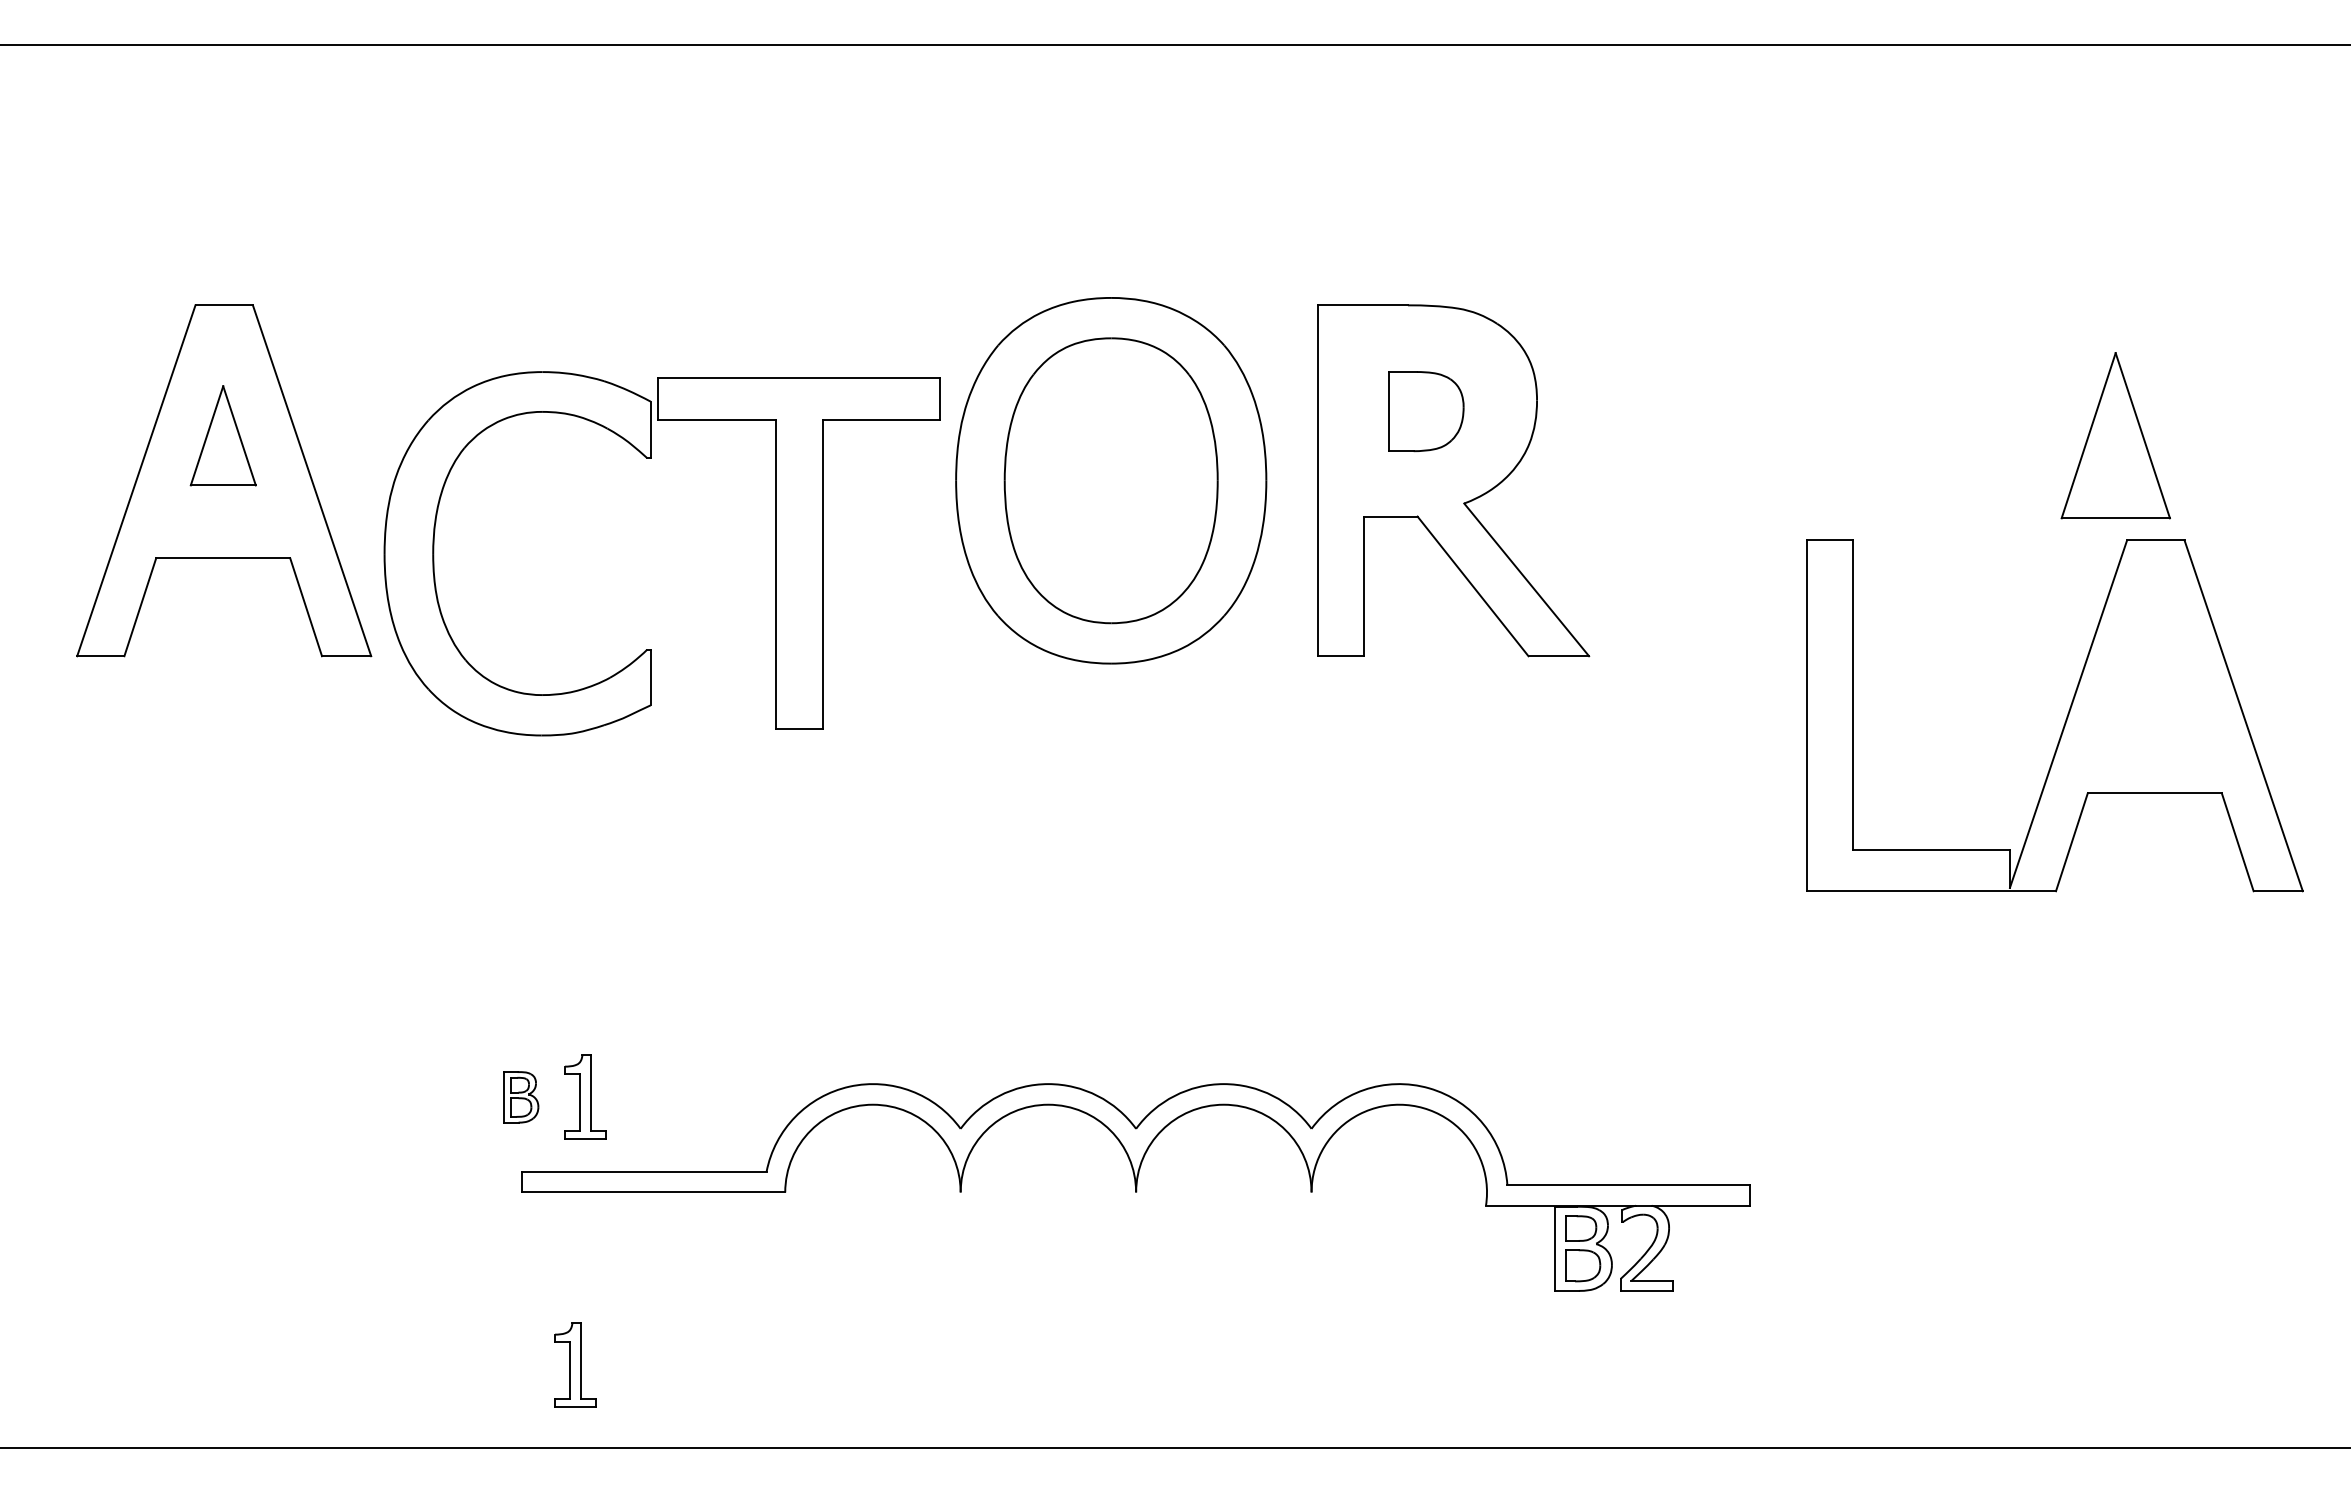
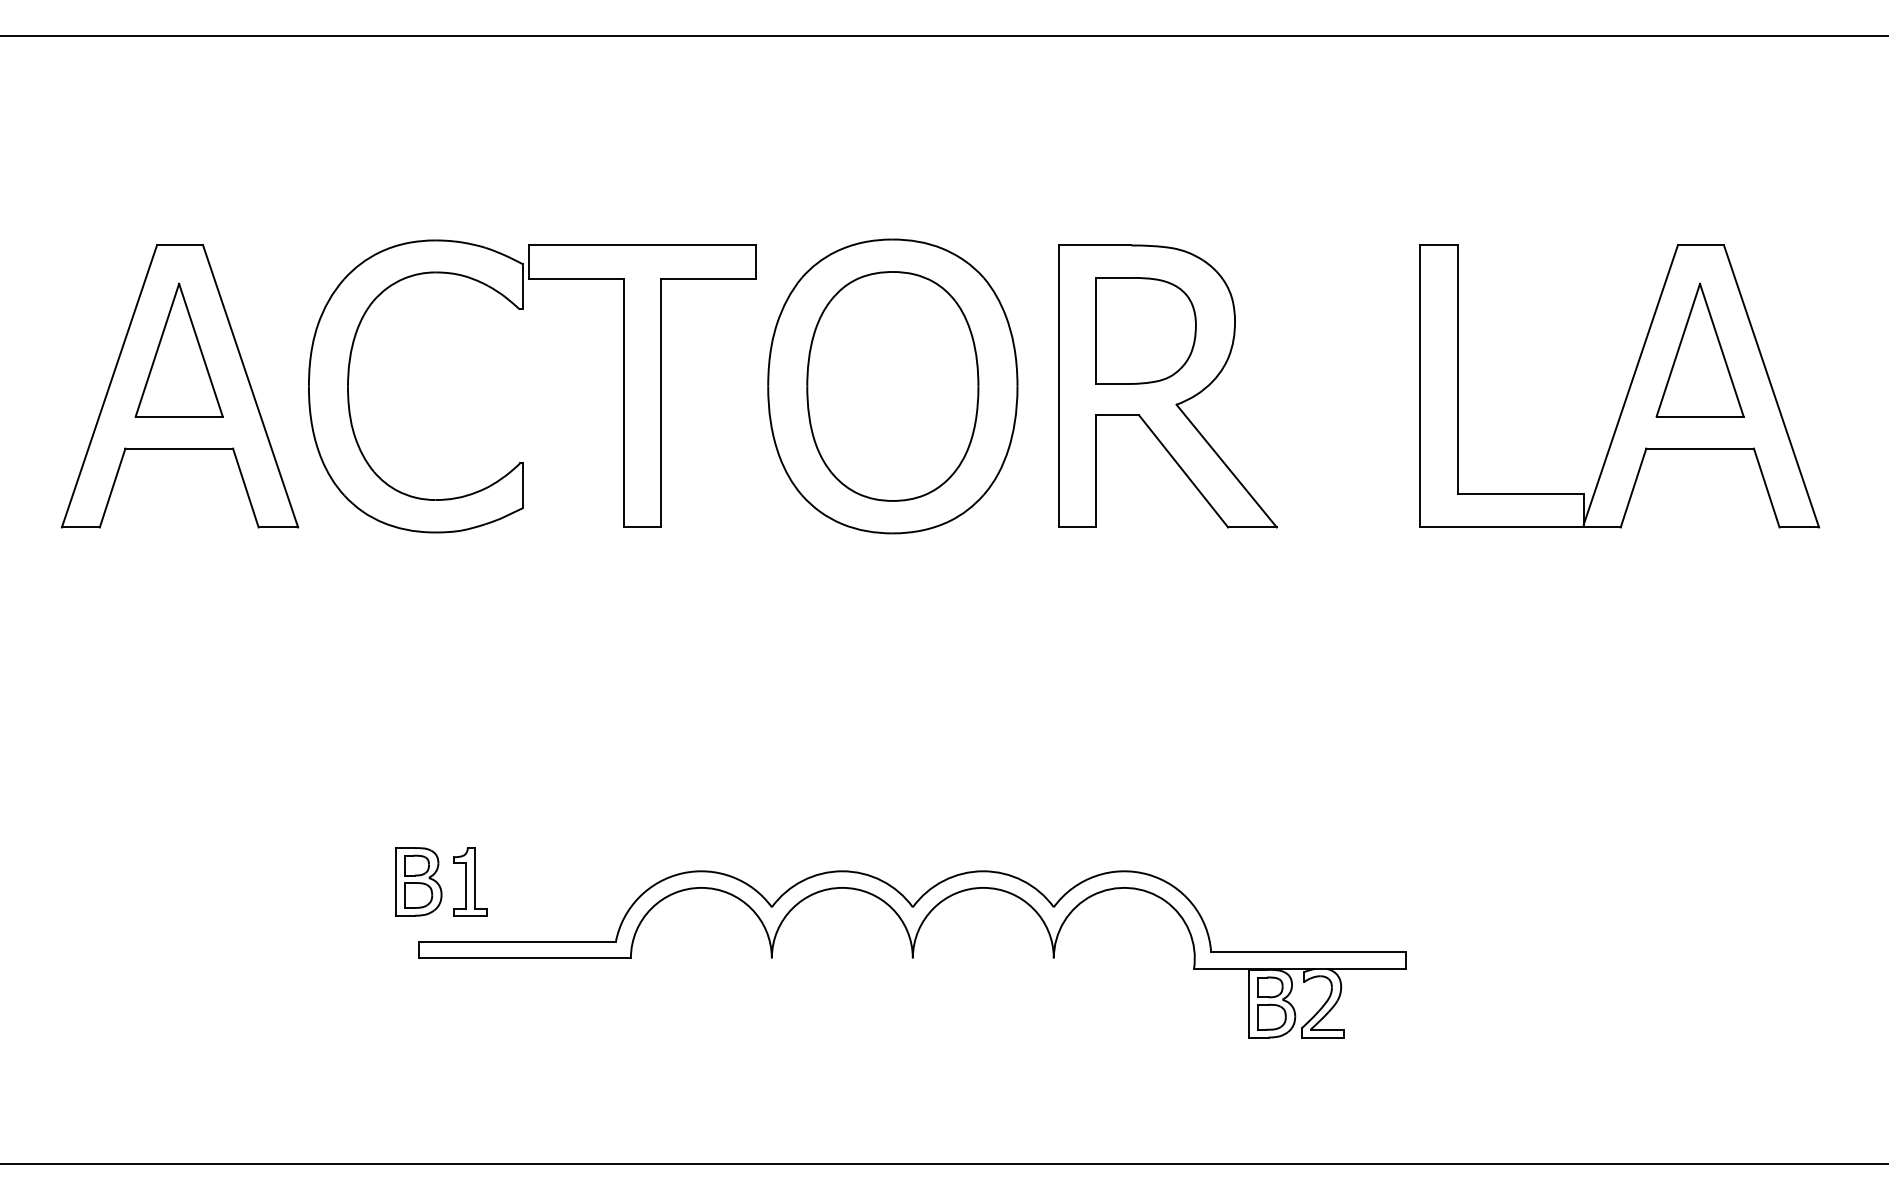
part: (1426, 411) -> (1146, 330), size x1.67
part: (223, 435) -> (179, 350), size x1.67
part: (651, 458) -> (523, 309), moved
part: (2065, 719) -> (1628, 389), moved
part: (521, 1097) -> (418, 882), size x1.67
part: (575, 1364) -> (462, 1096), removed

